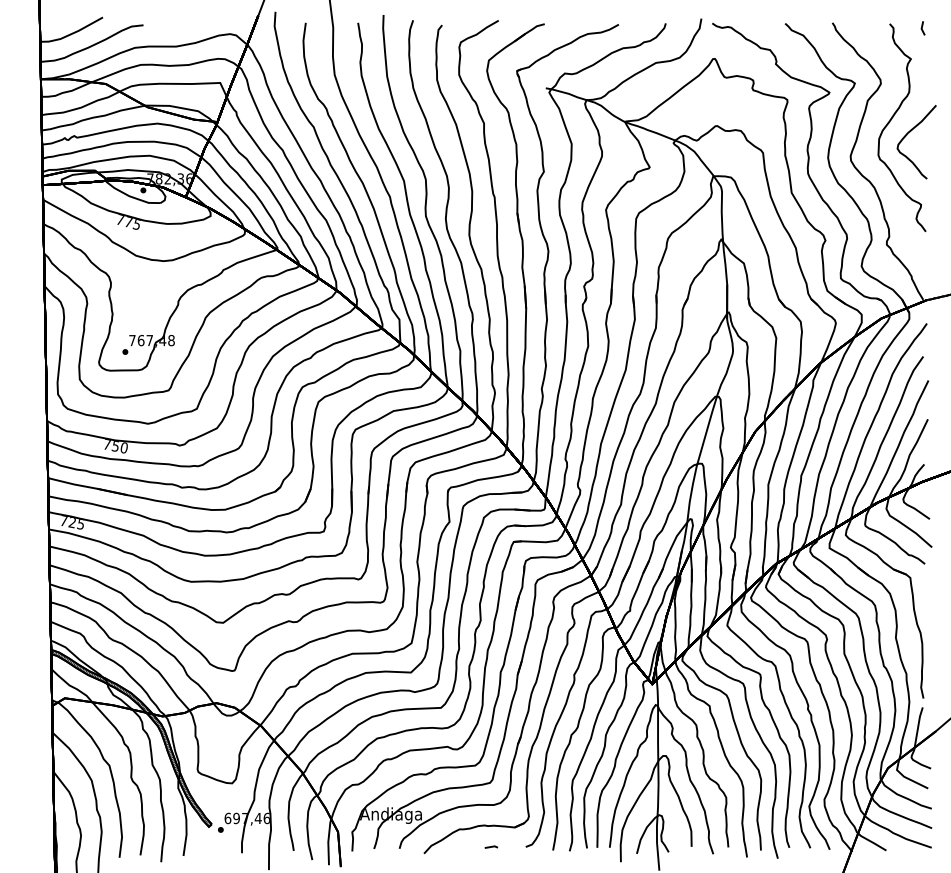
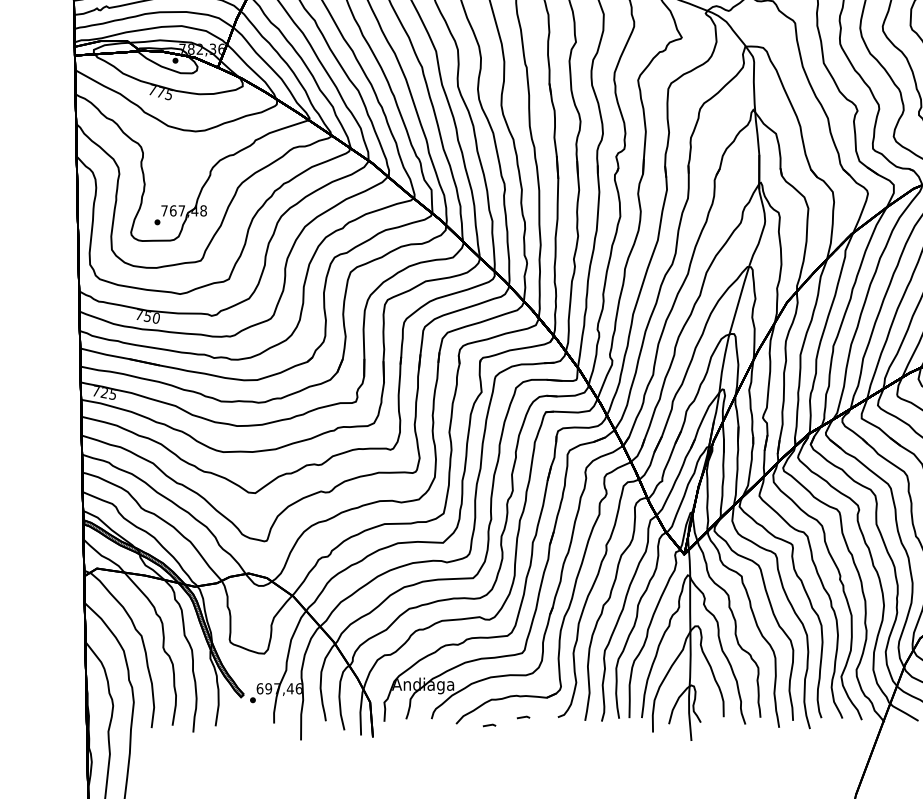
part: (456, 854) -> (488, 724), added

